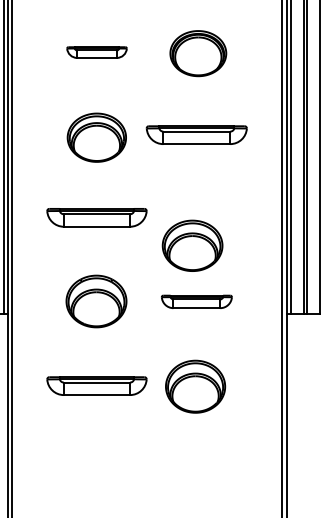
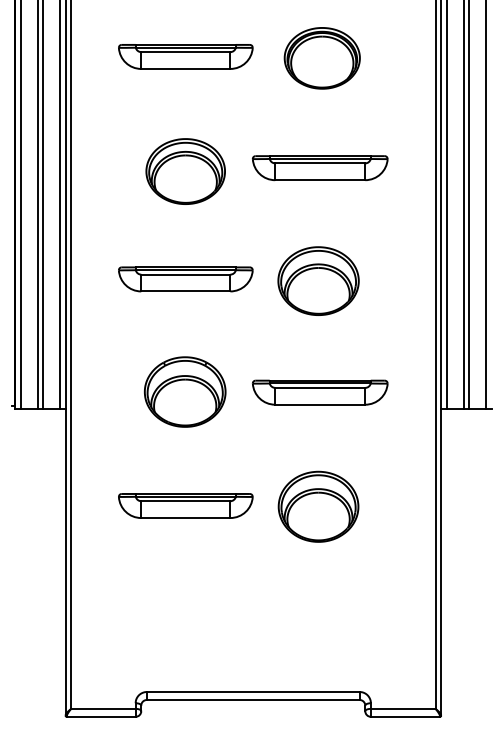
part: (96, 52) -> (185, 56), size x1.67
part: (192, 245) -> (318, 280), moved
part: (197, 301) -> (320, 392), size x1.43

